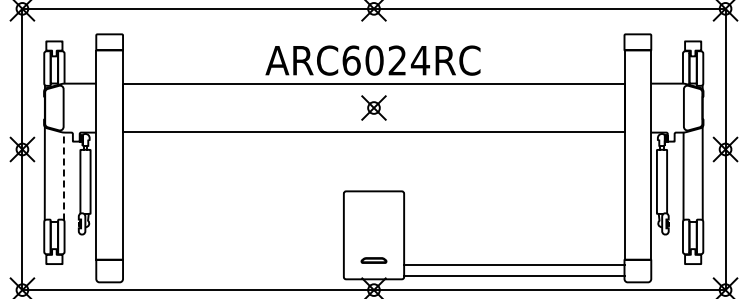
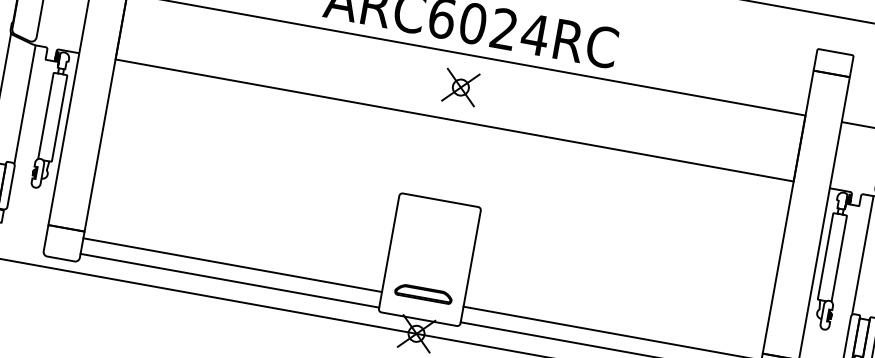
line: (63, 176) -> (24, 104), dashed -> solid
part: (373, 260) -> (423, 293), size x1.67
line: (233, 264) -> (232, 264), added
line: (233, 276) -> (229, 281), added

